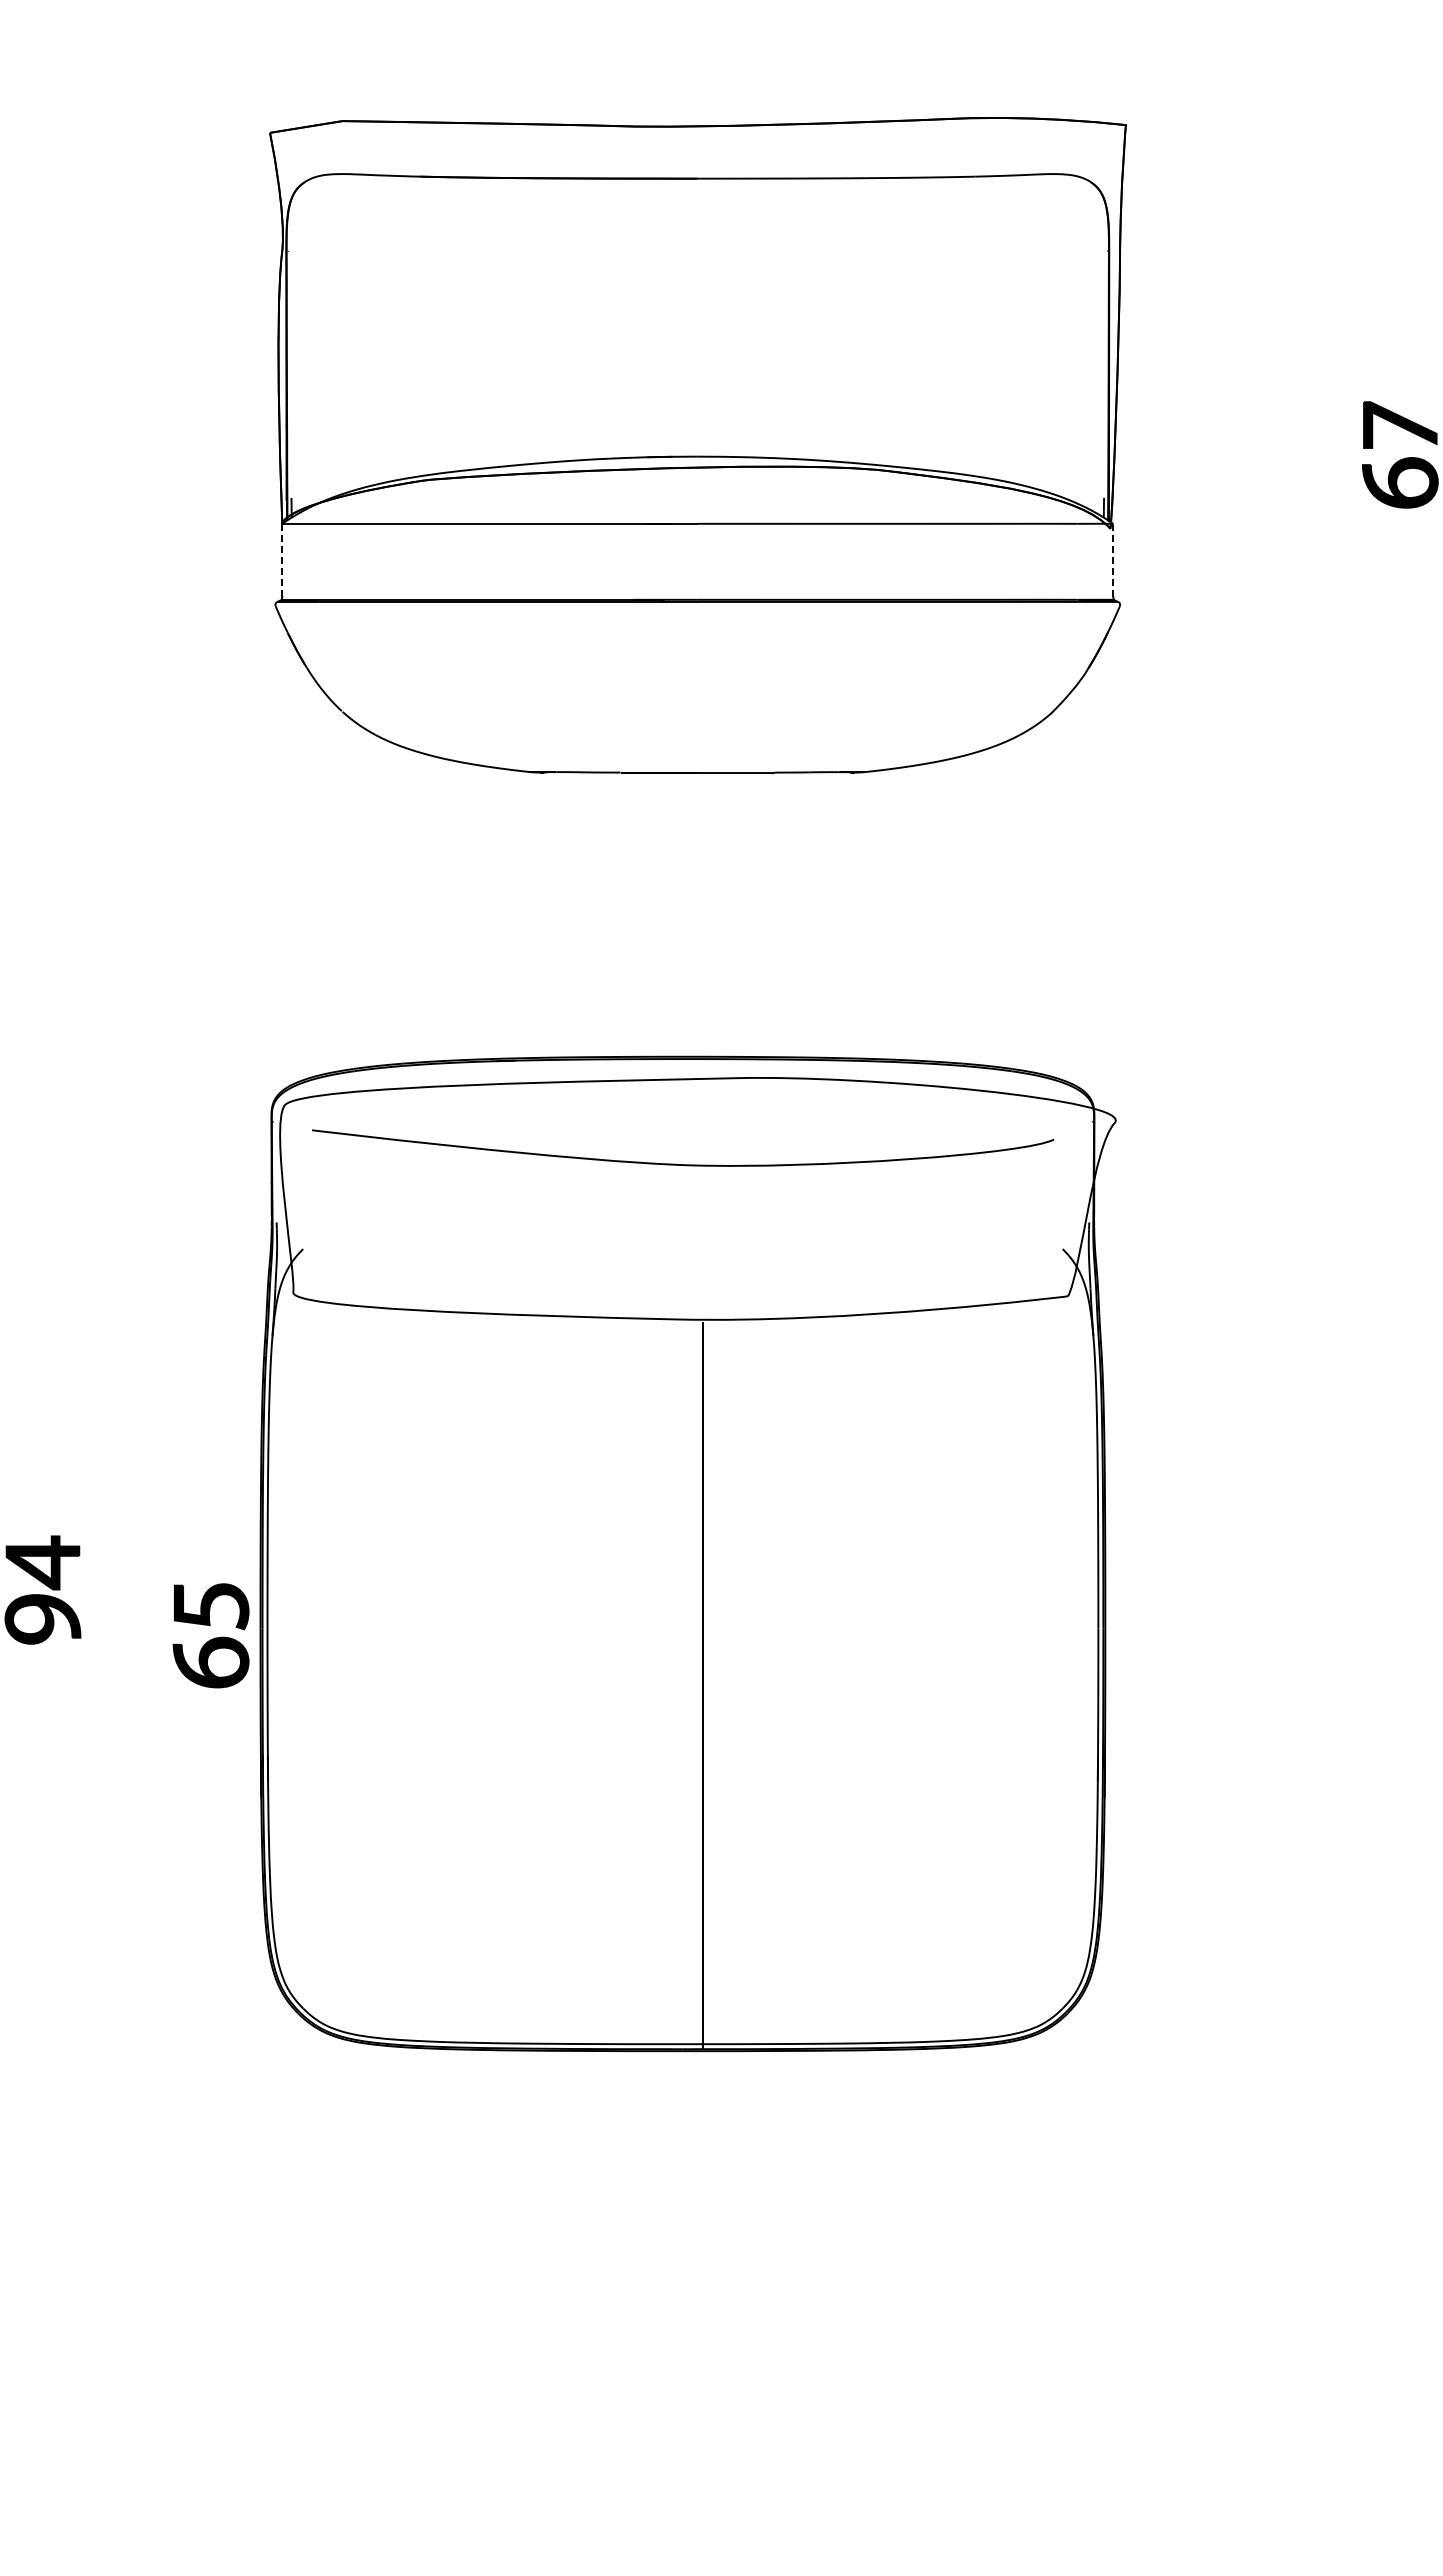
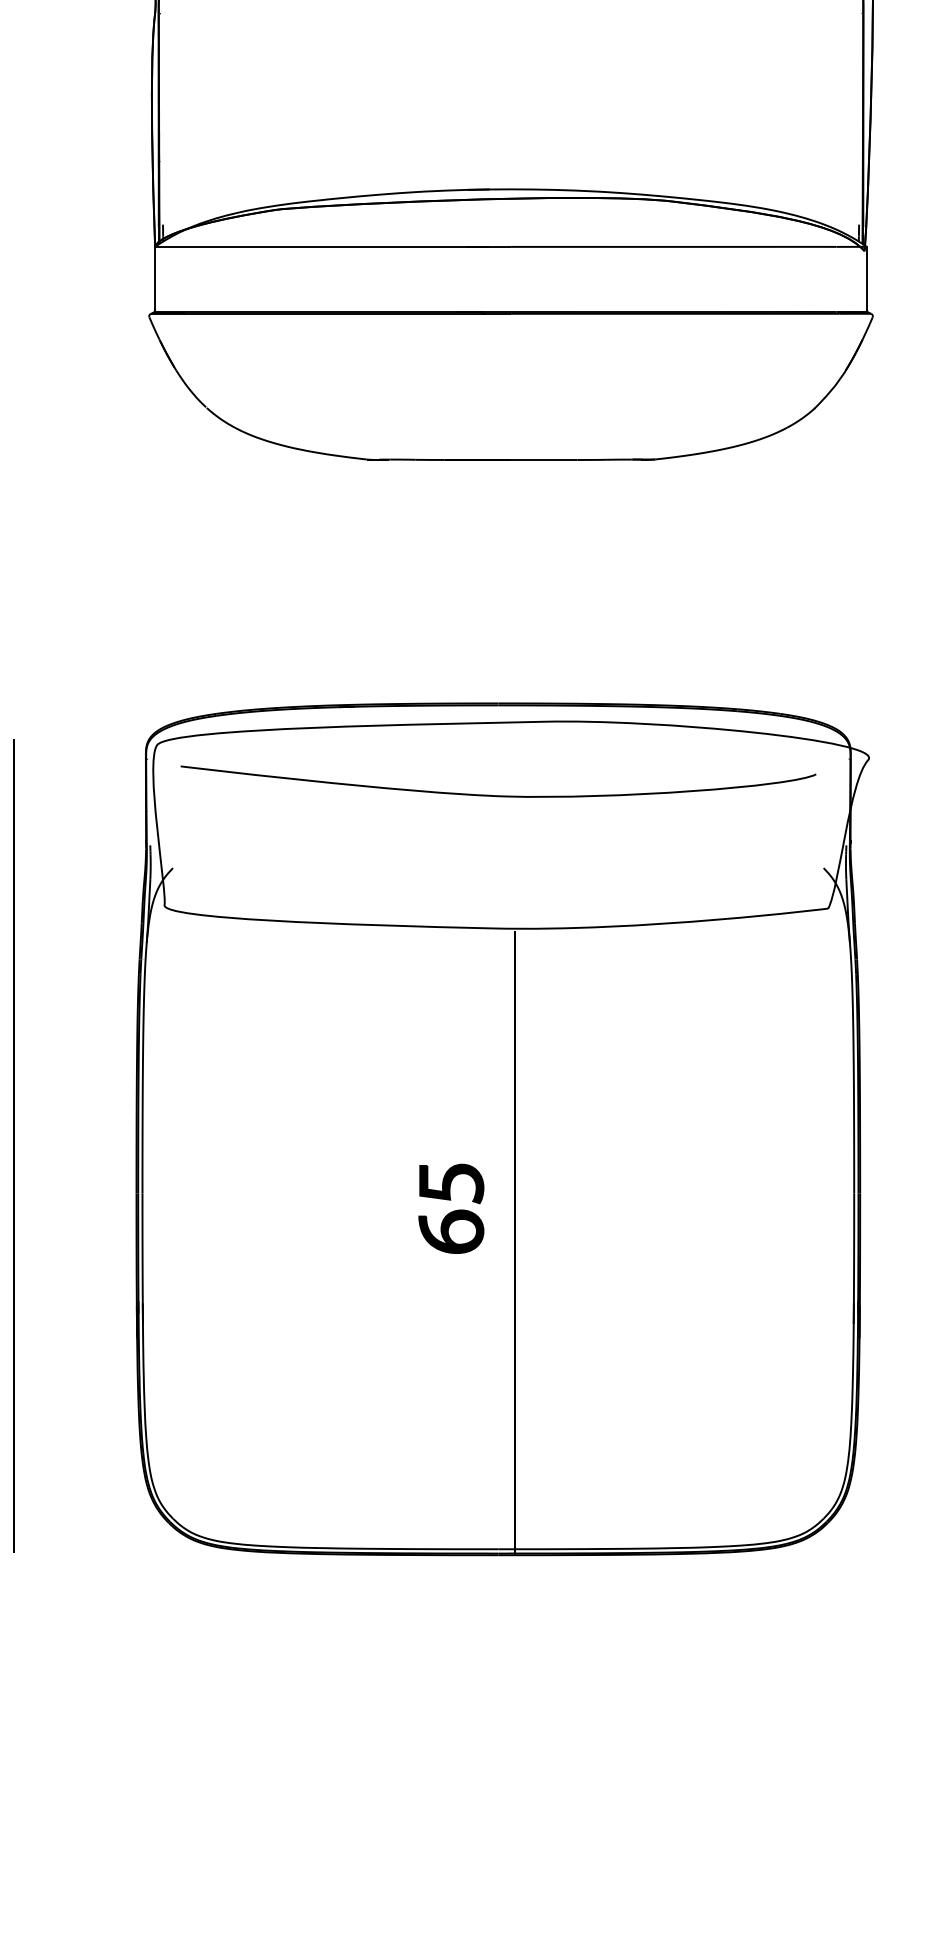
line: (282, 561) -> (155, 279), dashed -> solid
line: (1113, 561) -> (867, 279), dashed -> solid
line: (117, 1573) -> (13, 1146), added
part: (210, 1635) -> (450, 1208), moved

